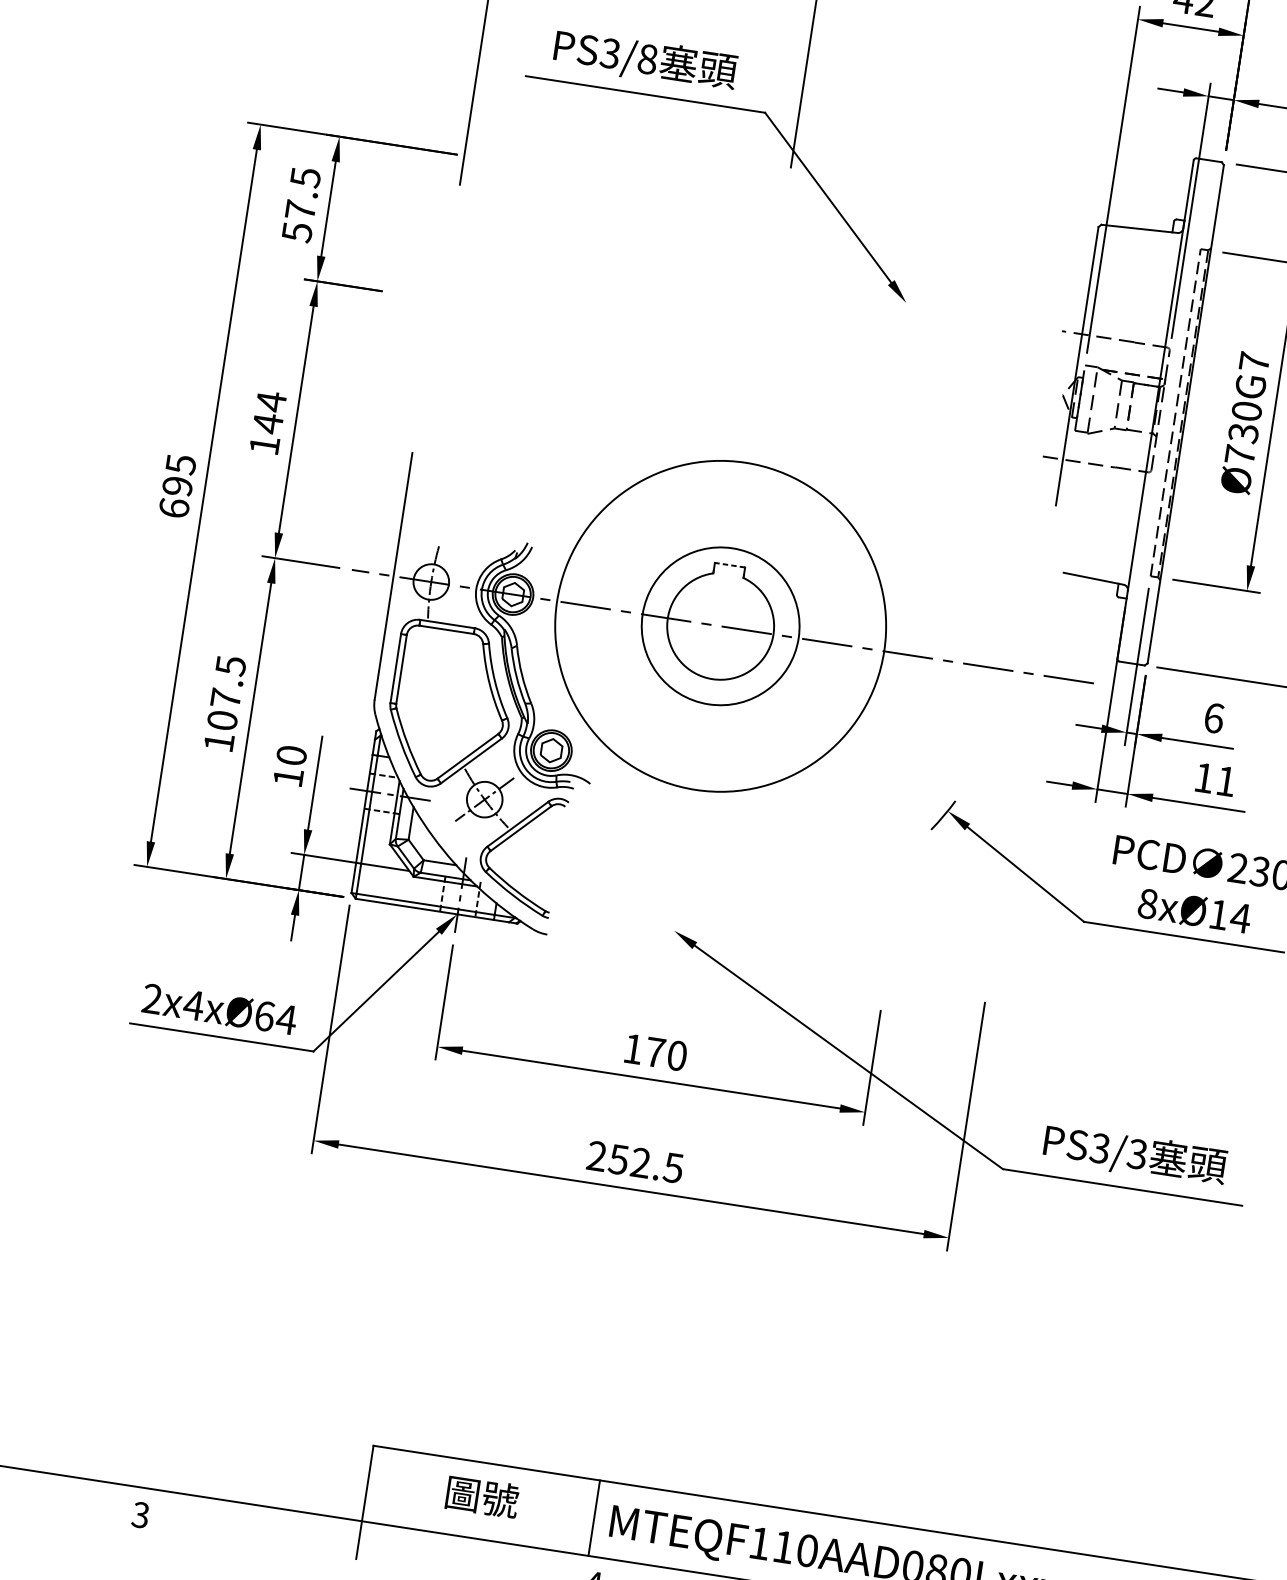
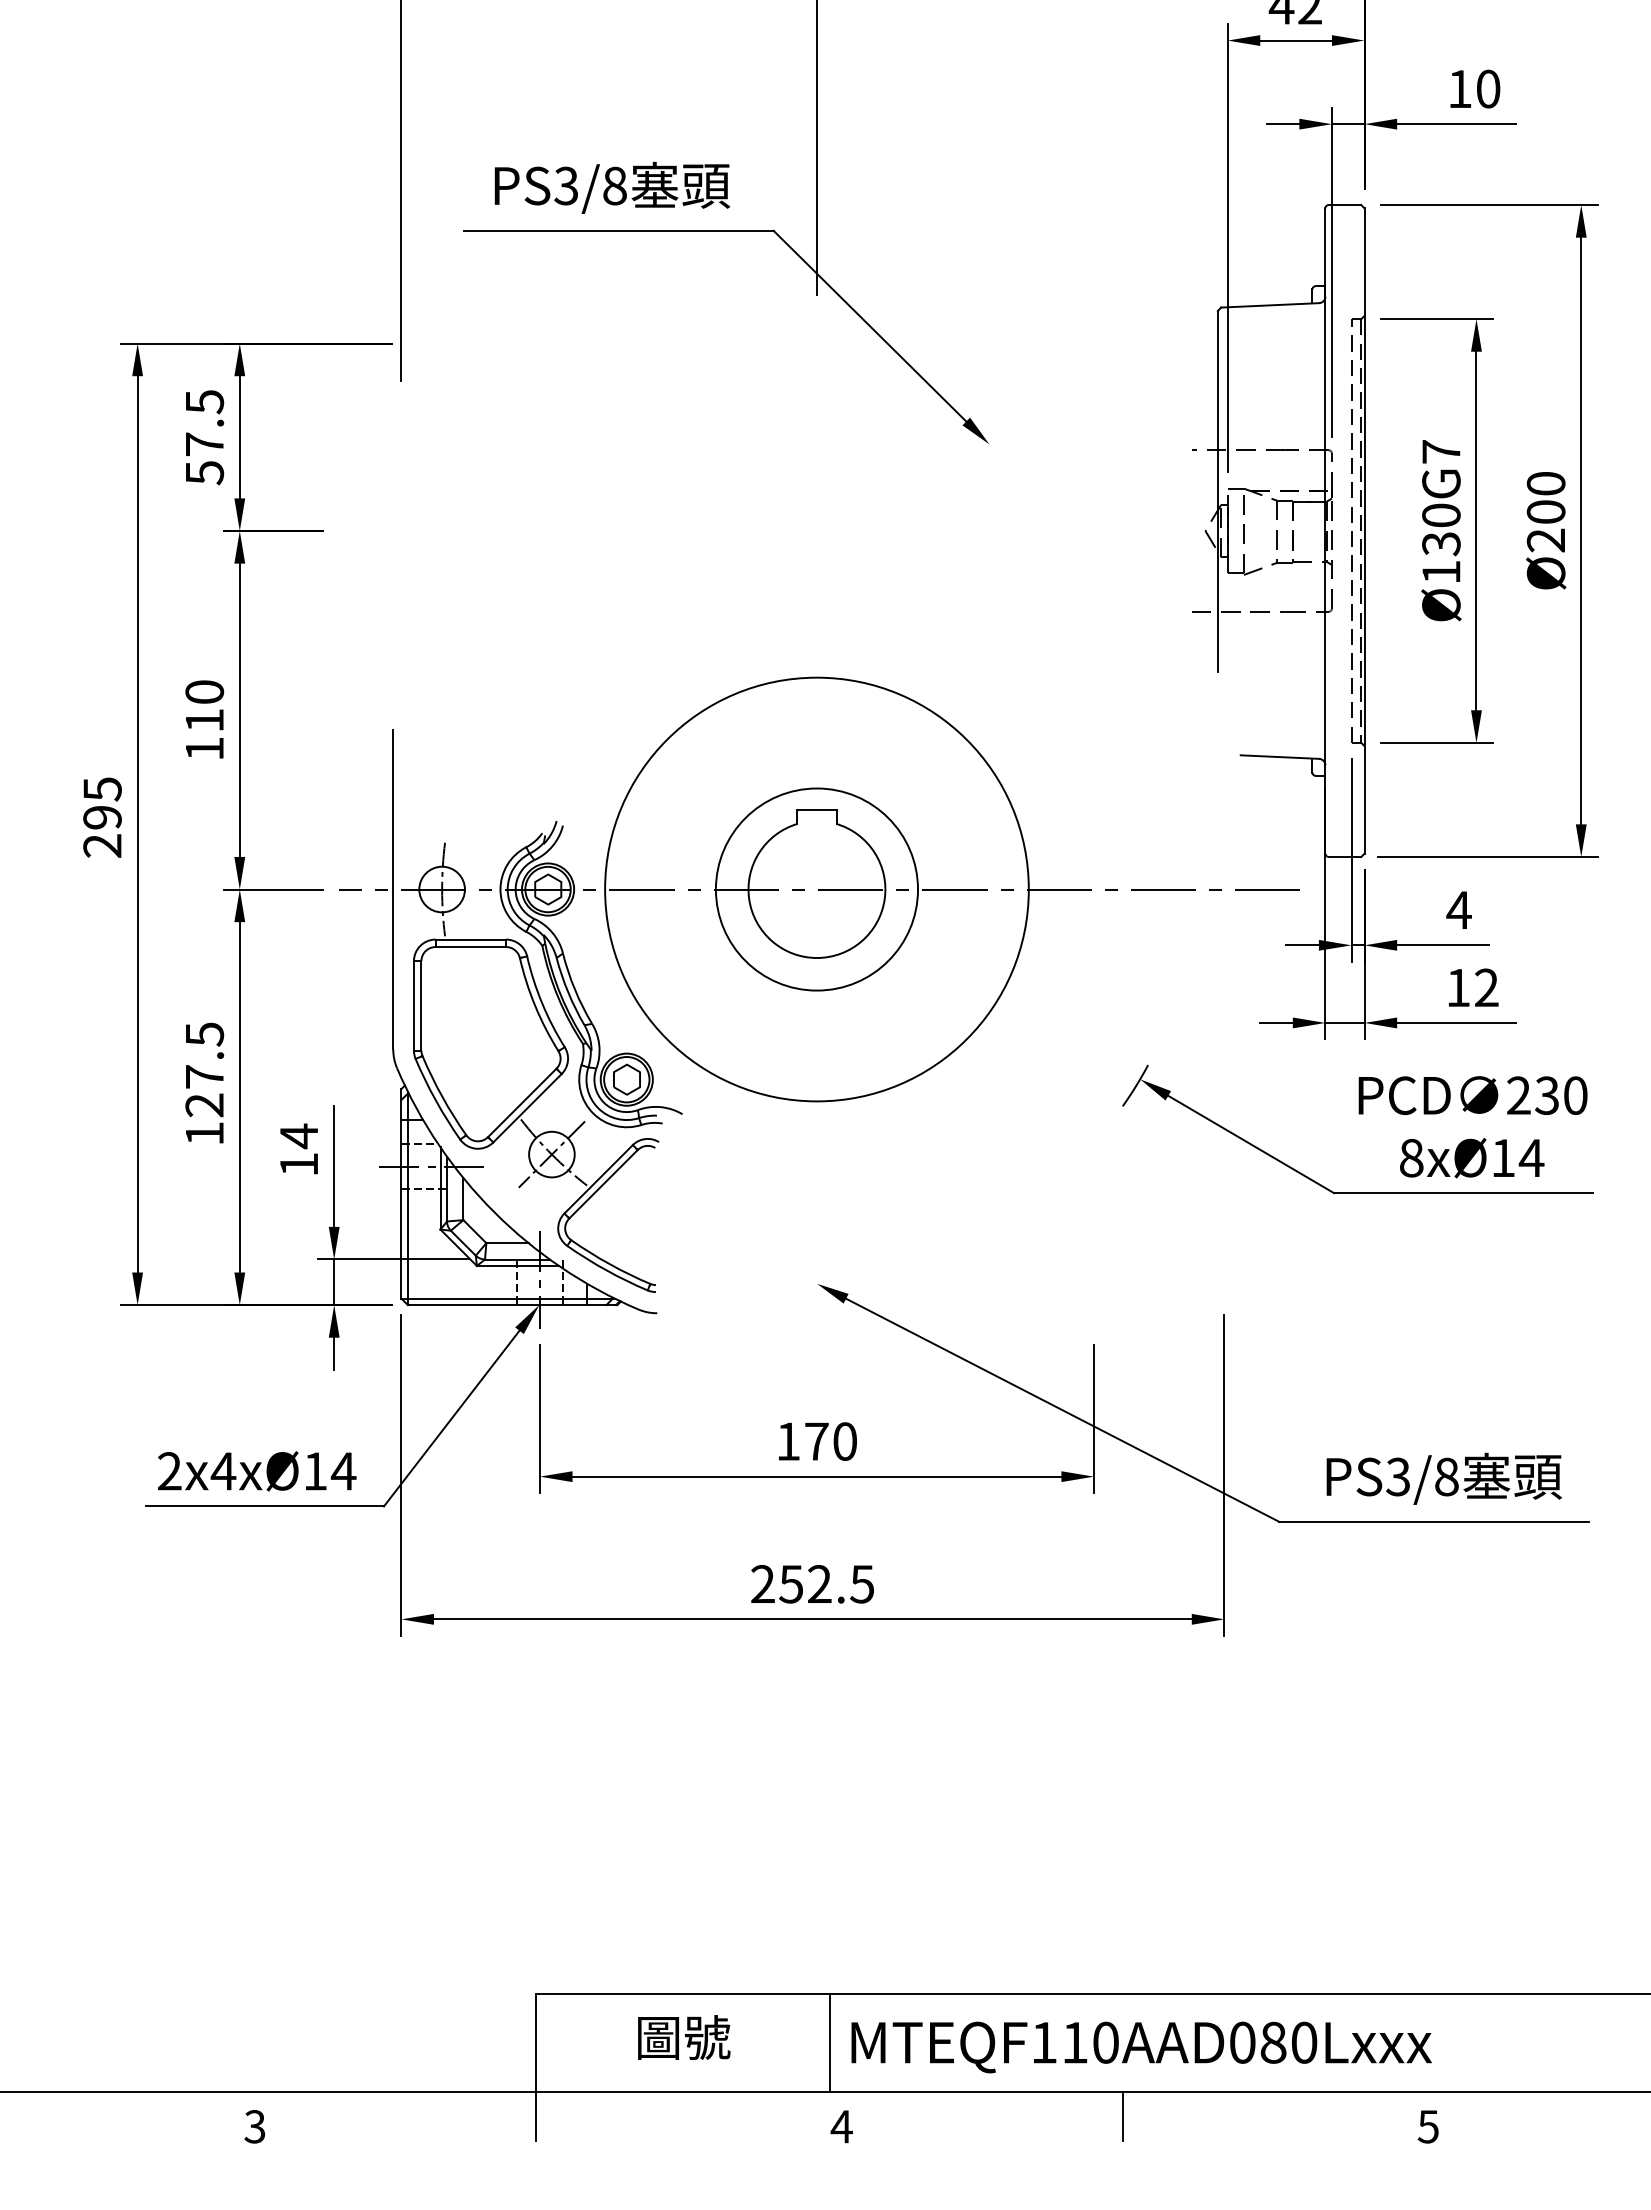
text: (269, 412) -> (204, 706), 144 -> 110
text: (1240, 454) -> (1441, 571), Ø730G7 -> Ø130G7
text: (174, 507) -> (102, 845), 695 -> 295
line: (729, 565) -> (816, 810), dashed -> solid
text: (1213, 718) -> (1458, 910), 6 -> 4
text: (222, 720) -> (204, 1105), 107.5 -> 127.5
text: (291, 755) -> (298, 1136), 10 -> 14
text: (1225, 781) -> (1486, 987), 11 -> 12
text: (264, 1016) -> (315, 1471), 2x4xØ64 -> 2x4xØ14
text: (1137, 1153) -> (1446, 1476), PS3/3 -> PS3/8

